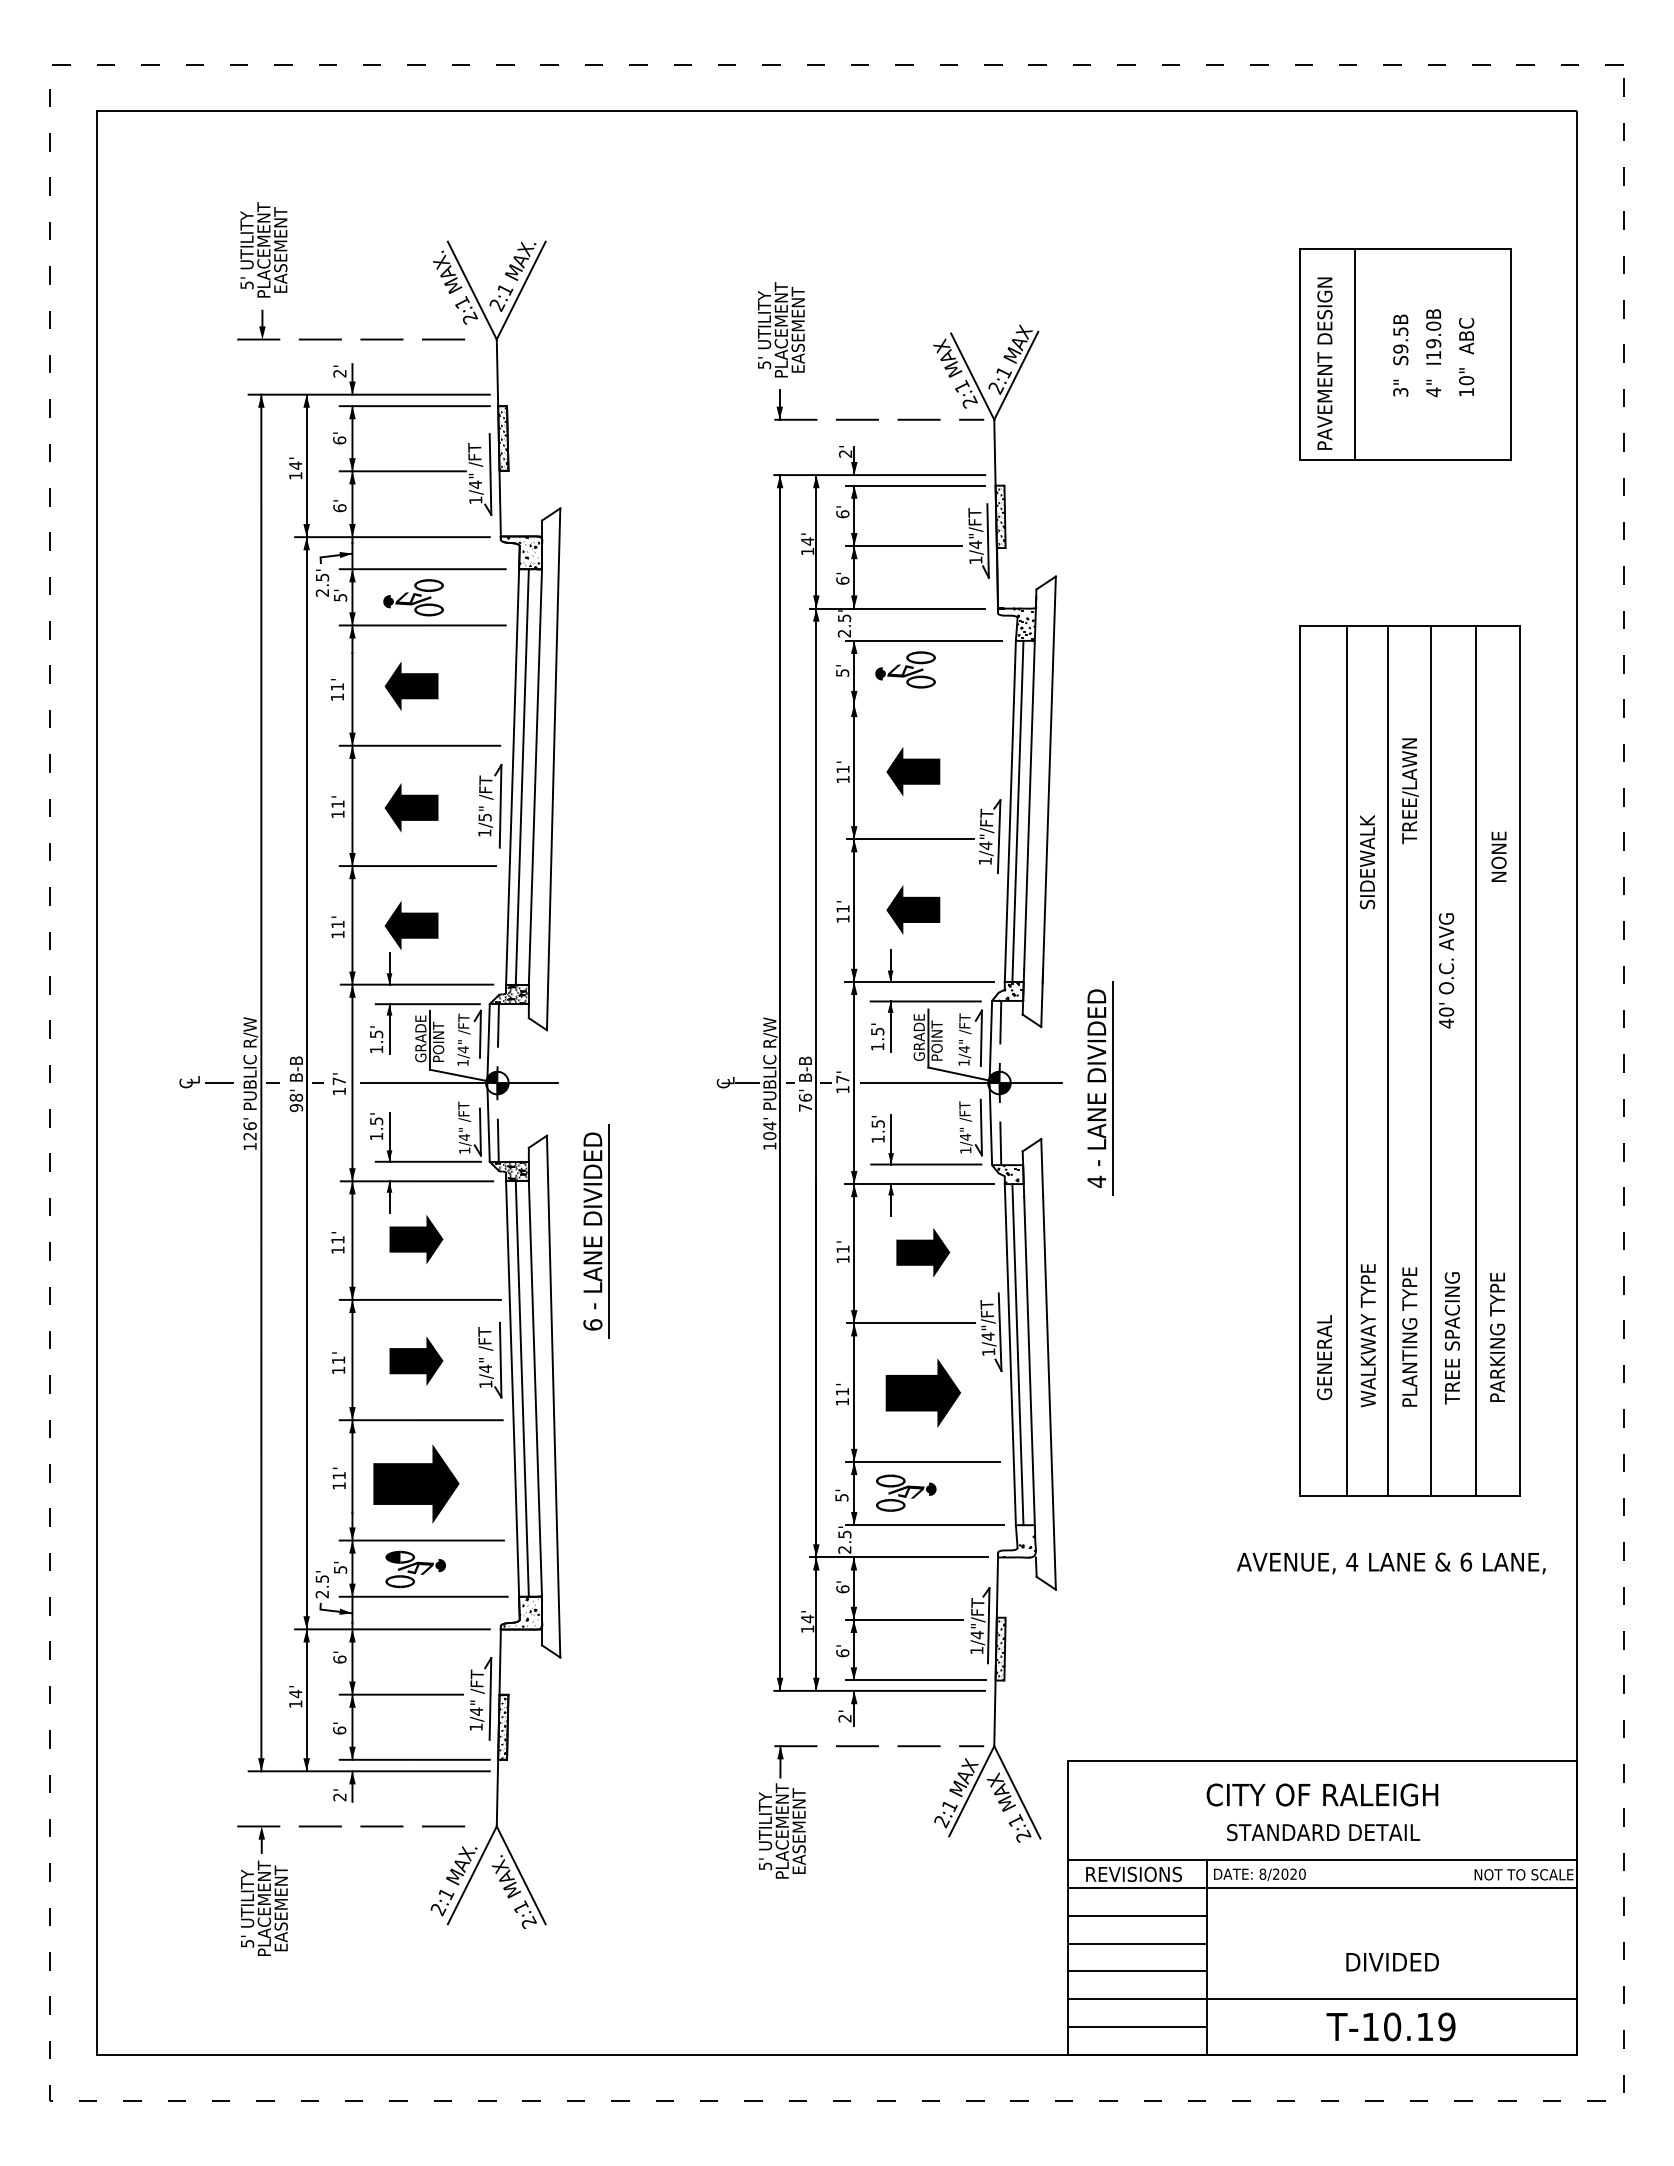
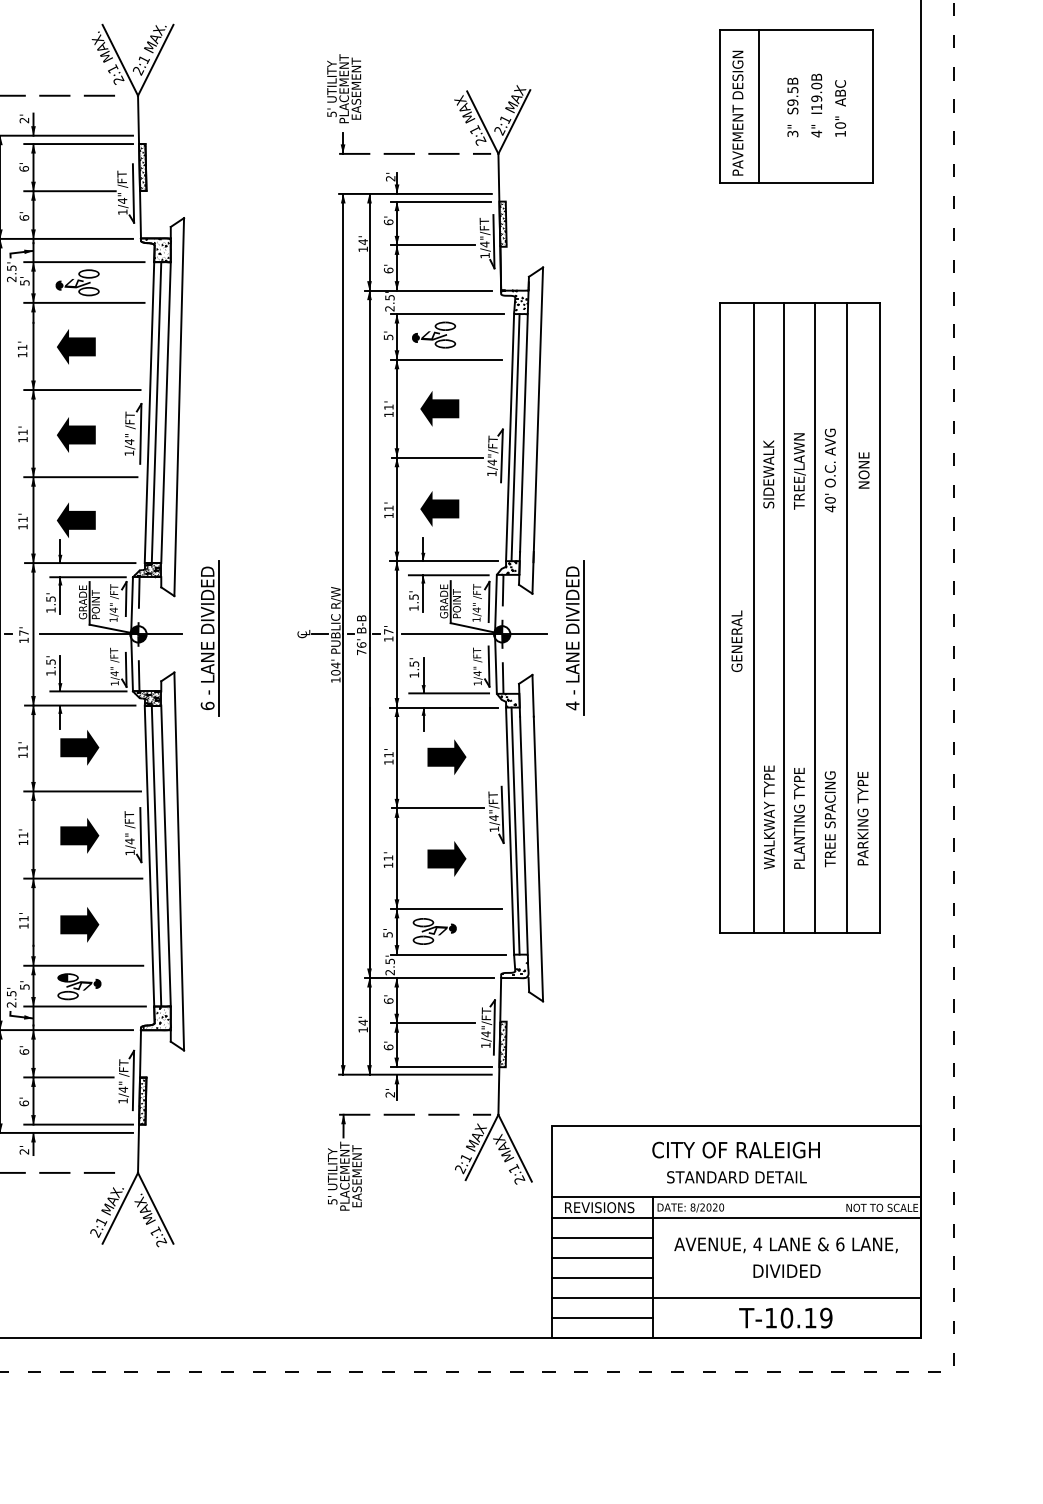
line: (922, 704) -> (446, 360), added
text: (1410, 791) -> (799, 471), moved
text: (484, 817) -> (129, 442), 1/5" -> 1/4"
text: (1446, 970) -> (830, 470), moved
part: (596, 1231) -> (210, 638), moved
text: (1324, 1357) -> (736, 641), moved
part: (922, 1392) -> (446, 858), size x0.71
part: (416, 1483) -> (79, 924), size x0.62
text: (1391, 1563) -> (786, 1245), moved

